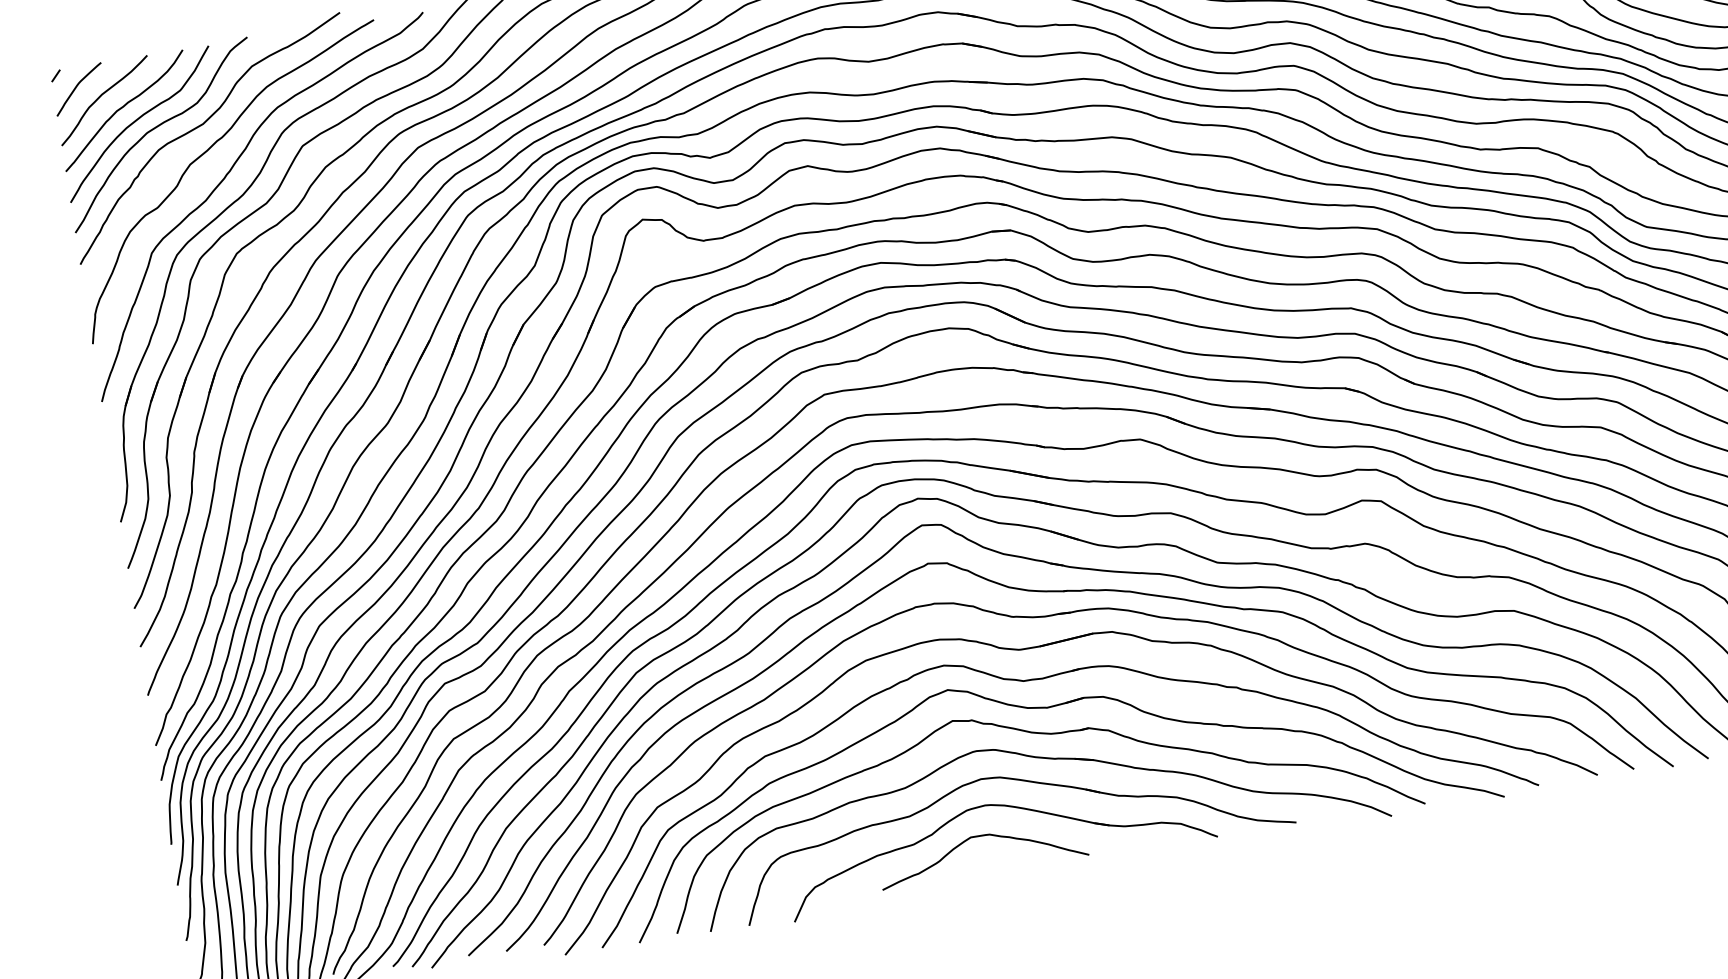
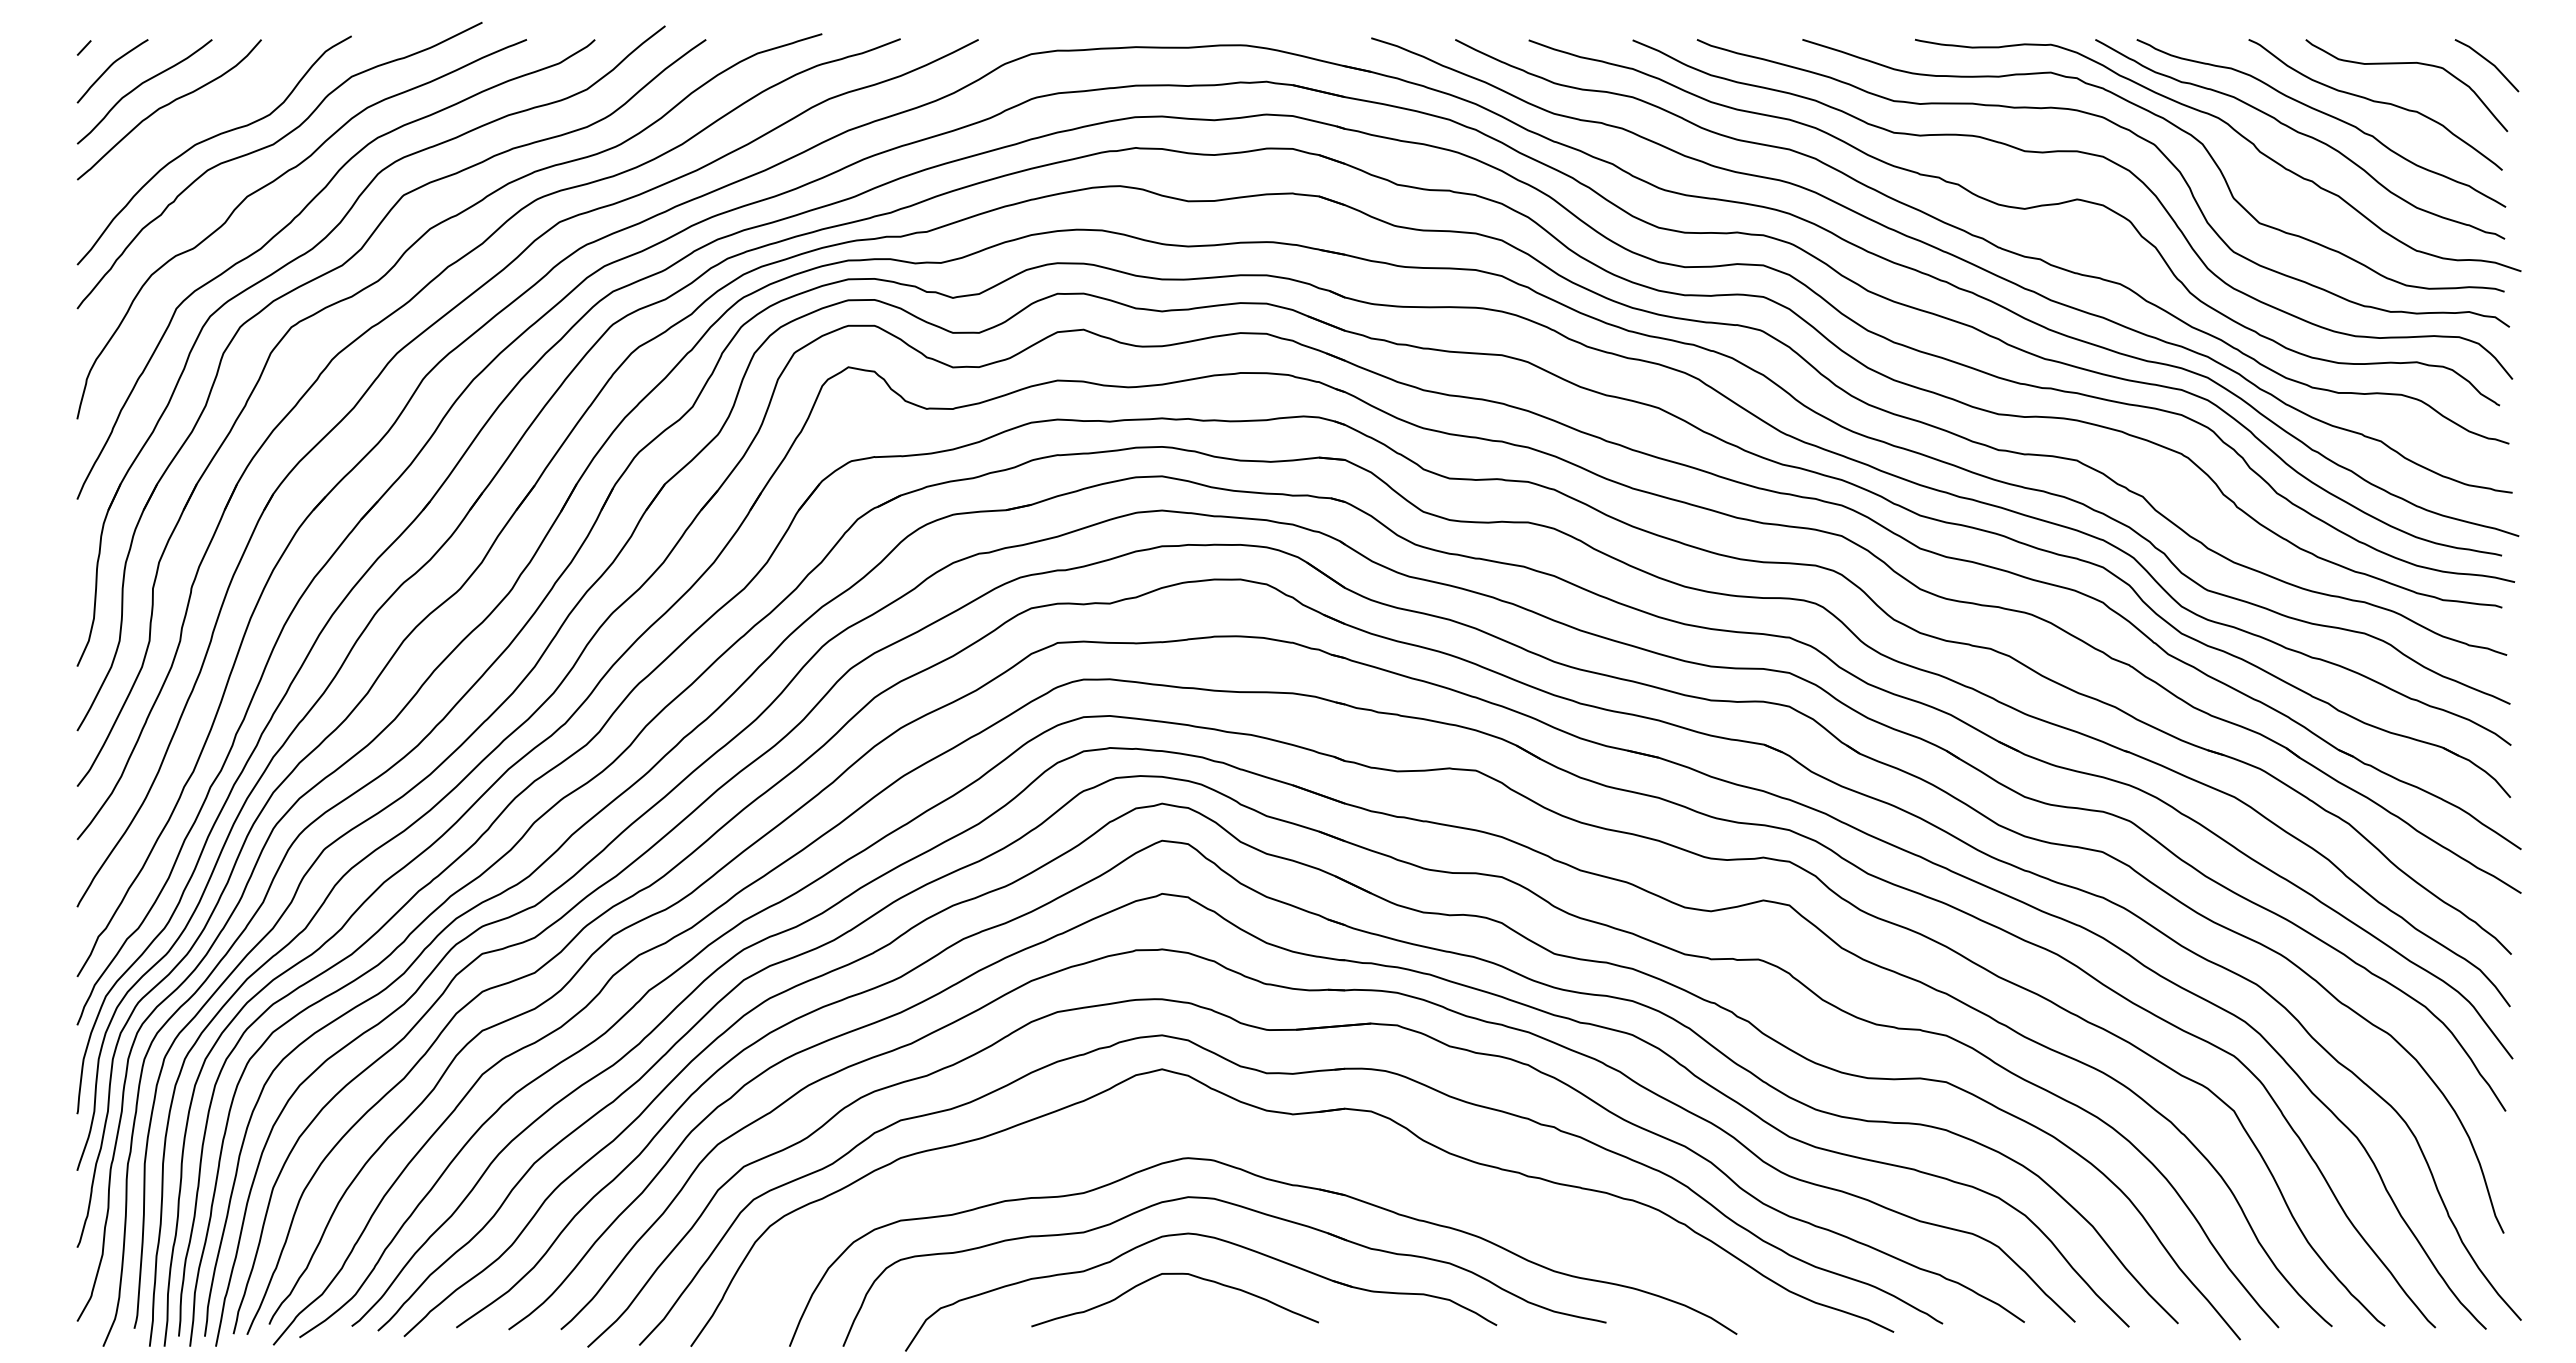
curve: (135, 122) -> (182, 127), removed
part: (1039, 734) -> (1277, 1148), removed

